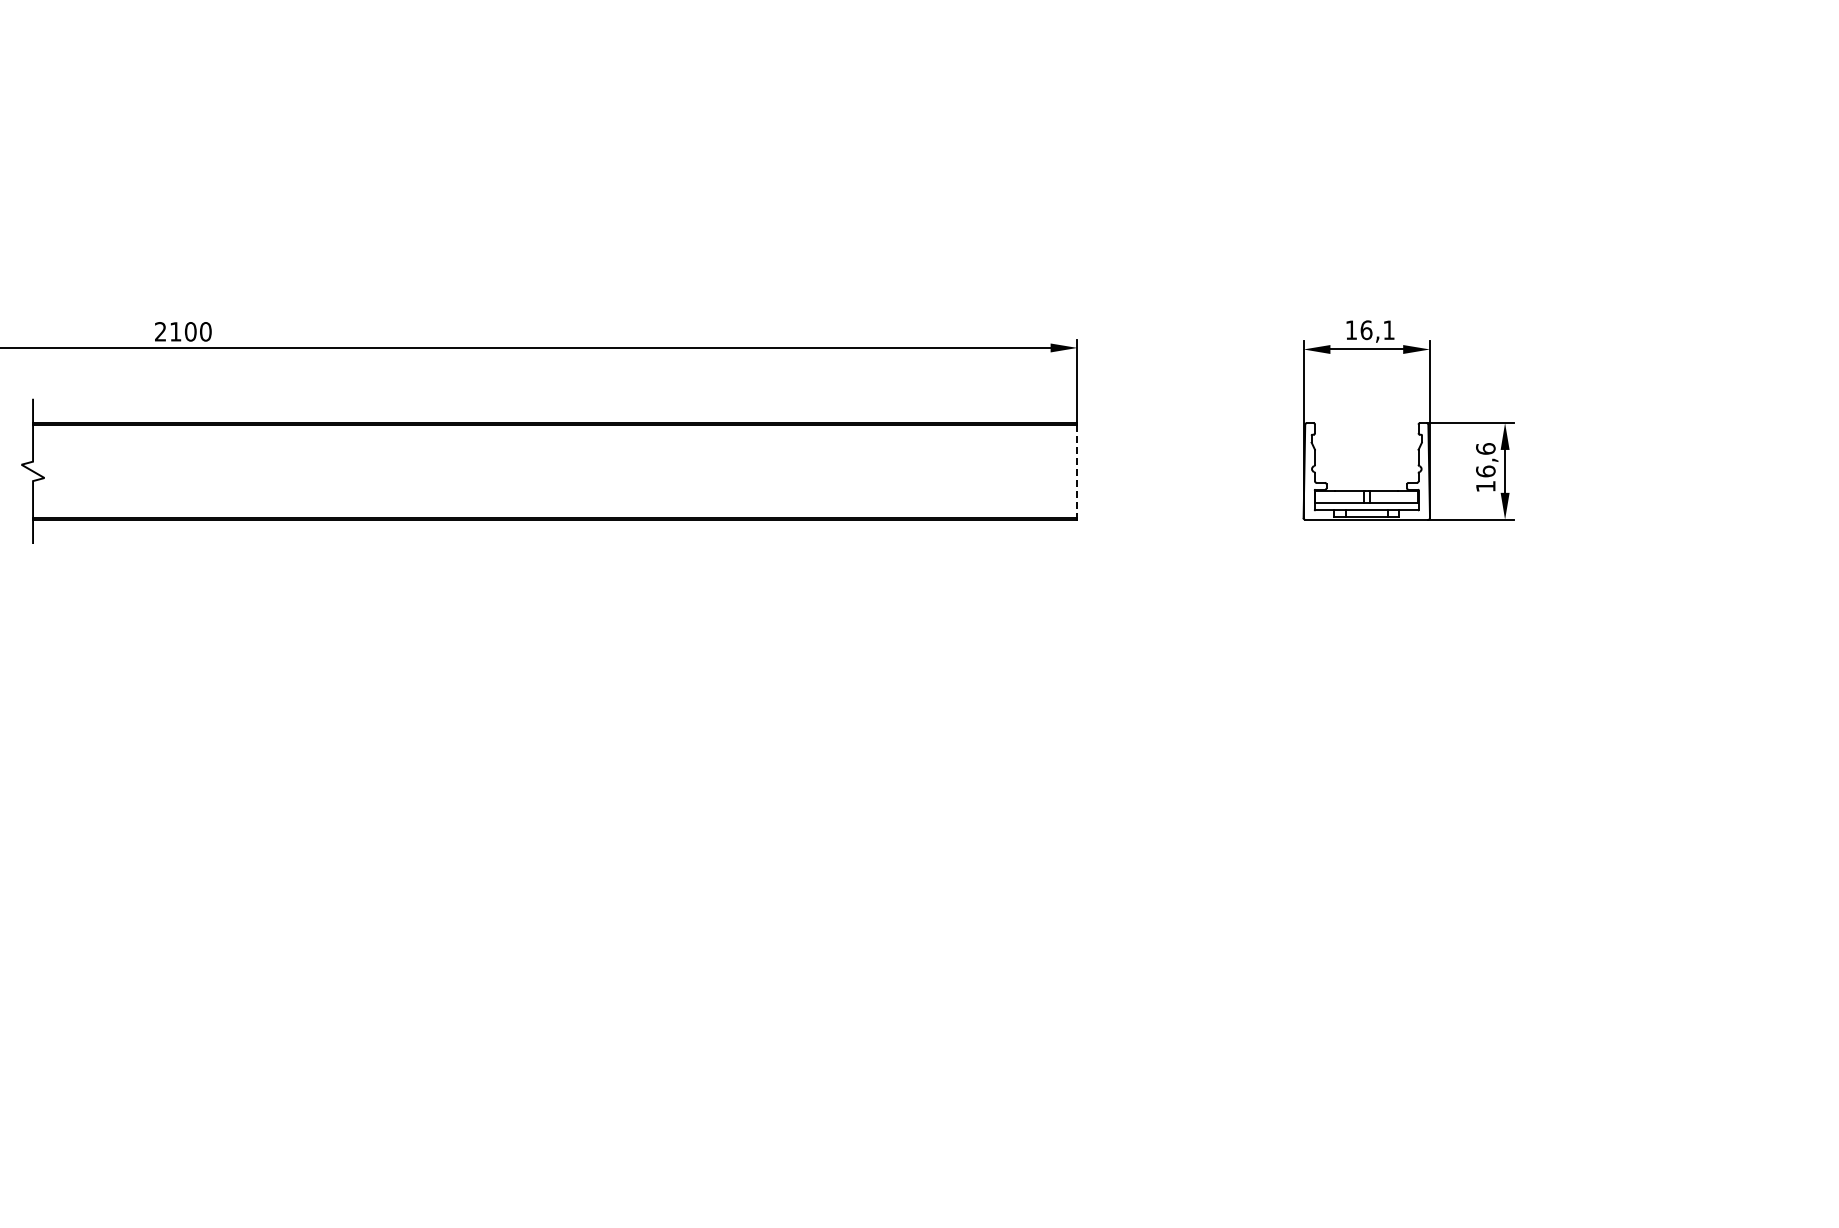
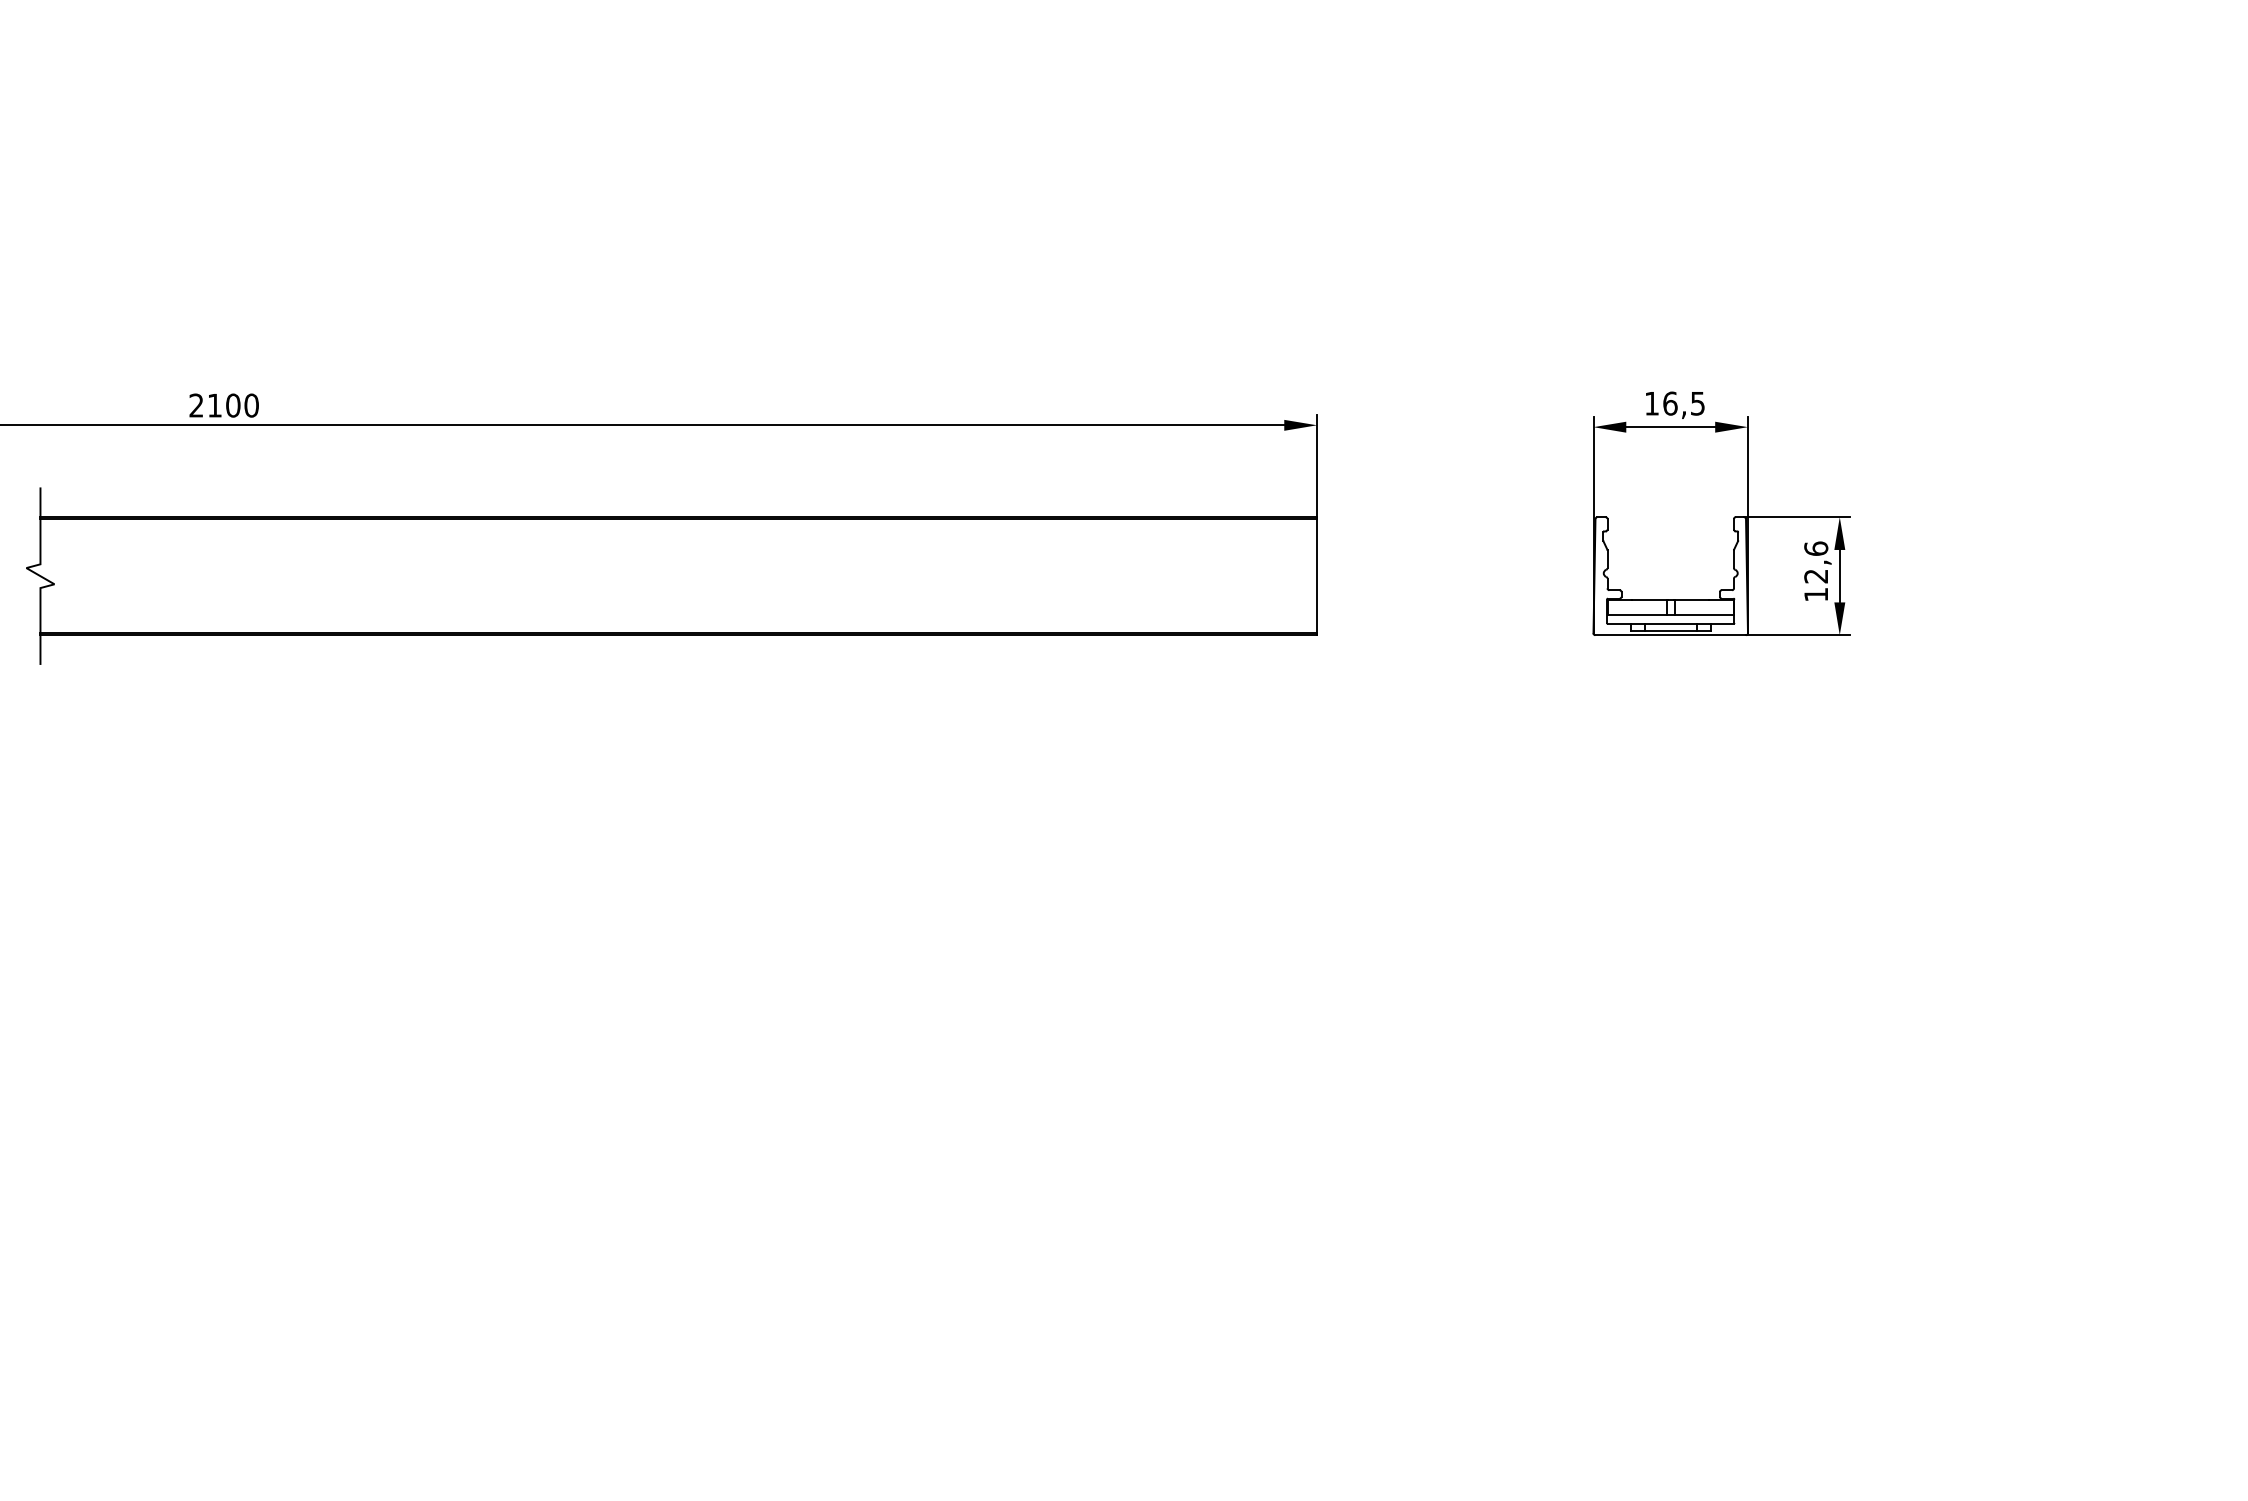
text: (1388, 330) -> (1697, 403), 16,1 -> 16,5
line: (1077, 471) -> (1317, 576), dashed -> solid
text: (1485, 471) -> (1815, 576), 16,6 -> 12,6

